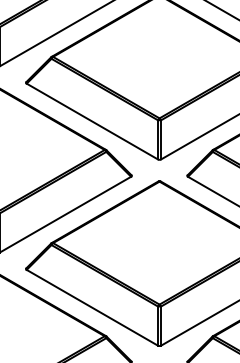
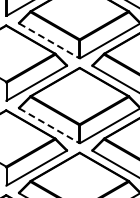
line: (93, 120) -> (49, 40), solid -> dashed
line: (93, 307) -> (49, 125), solid -> dashed

